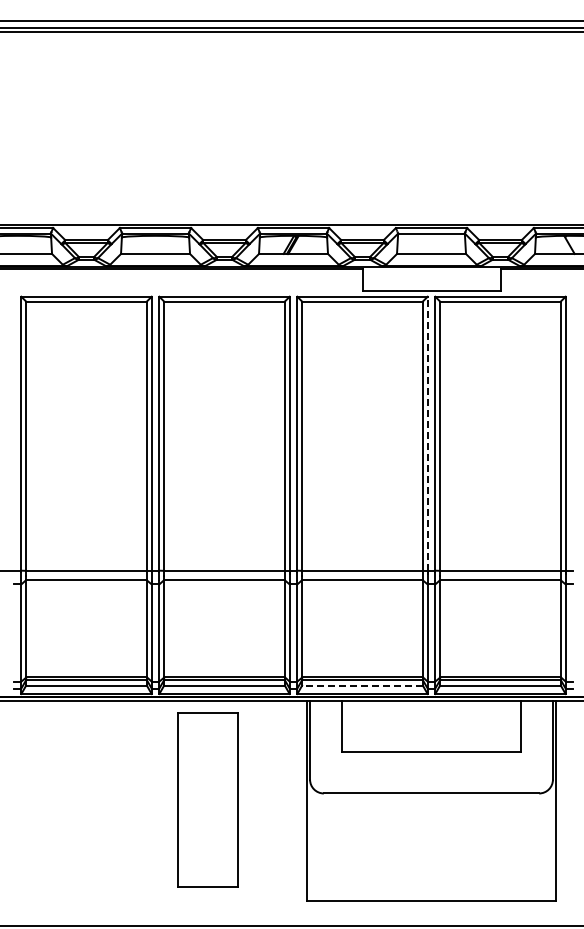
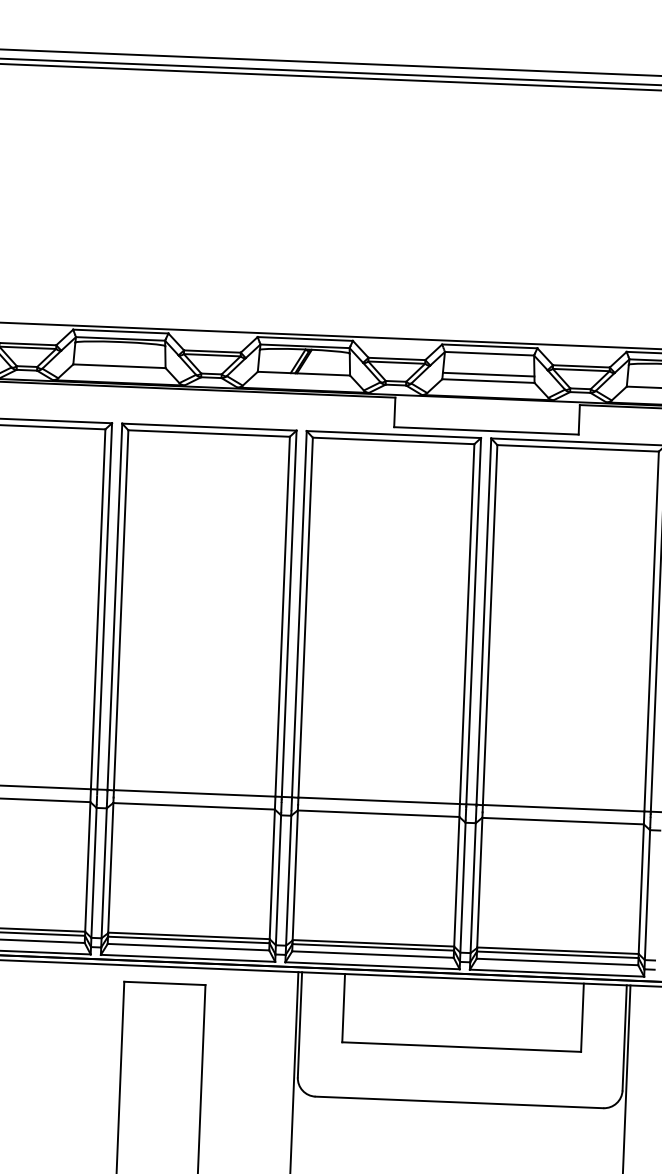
line: (431, 249) -> (488, 375), added
line: (427, 433) -> (473, 620), dashed -> solid
line: (362, 685) -> (373, 954), dashed -> solid

